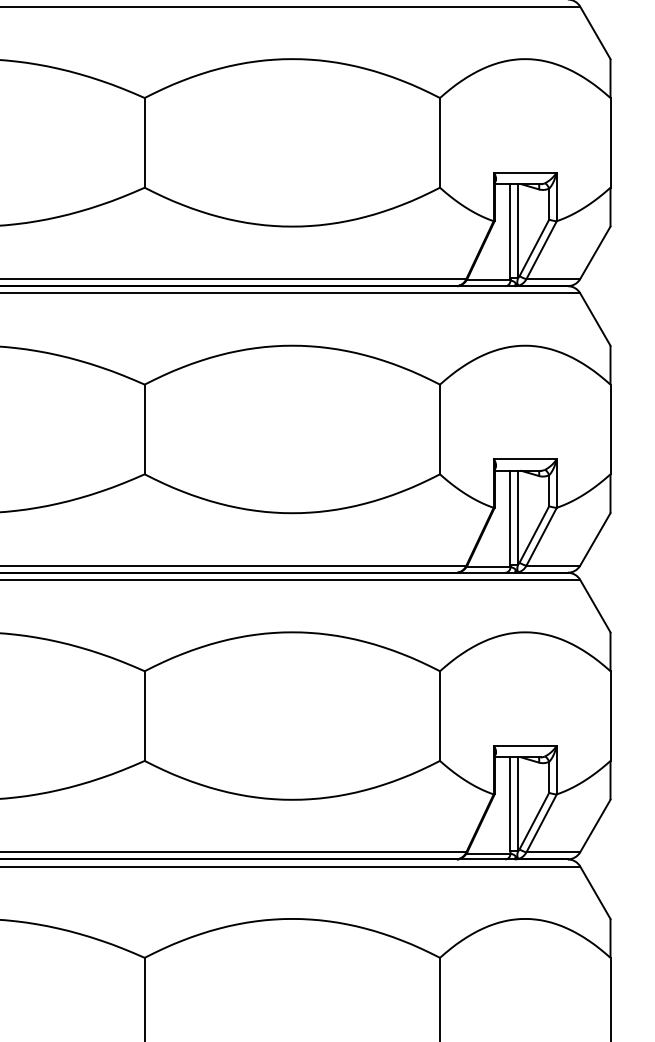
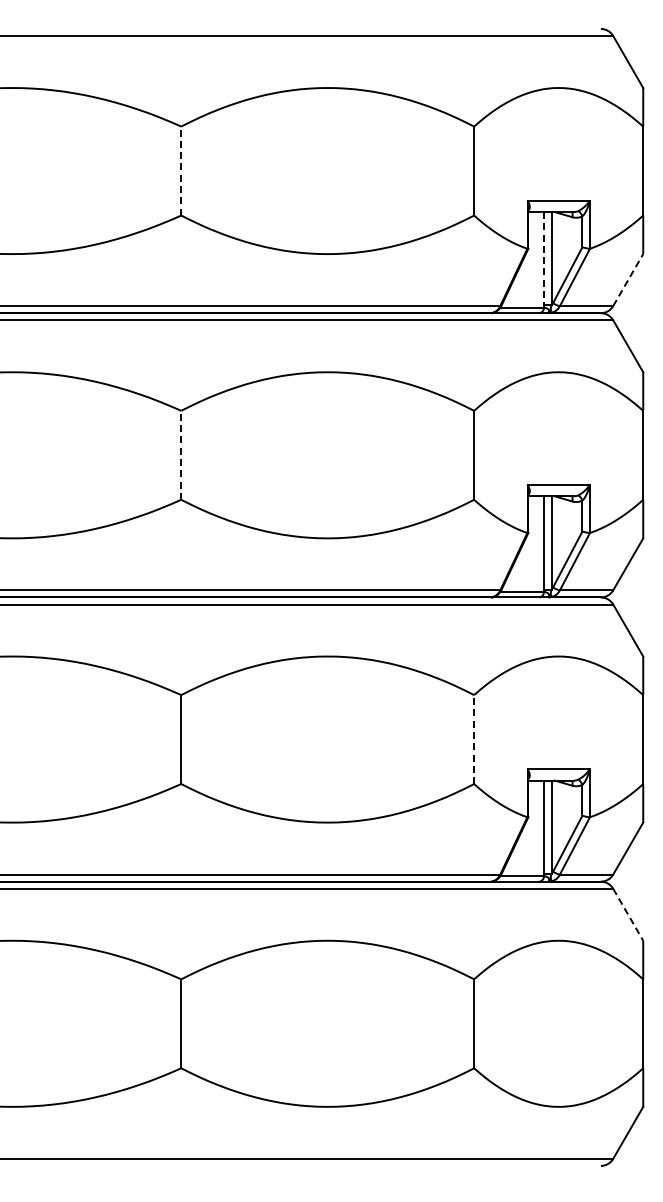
line: (144, 142) -> (181, 170), solid -> dashed
line: (510, 231) -> (544, 258), solid -> dashed
line: (595, 252) -> (628, 279), solid -> dashed
line: (144, 428) -> (181, 454), solid -> dashed
line: (440, 716) -> (474, 739), solid -> dashed
line: (595, 893) -> (628, 915), solid -> dashed

